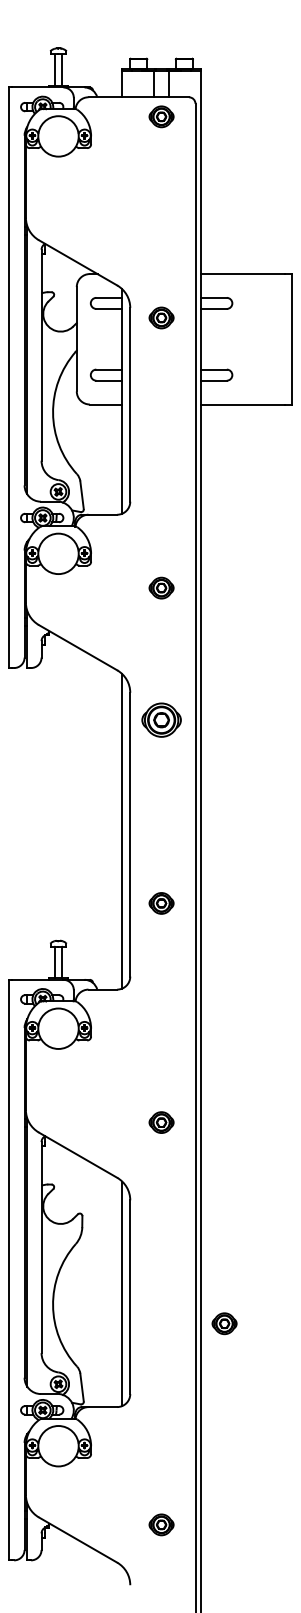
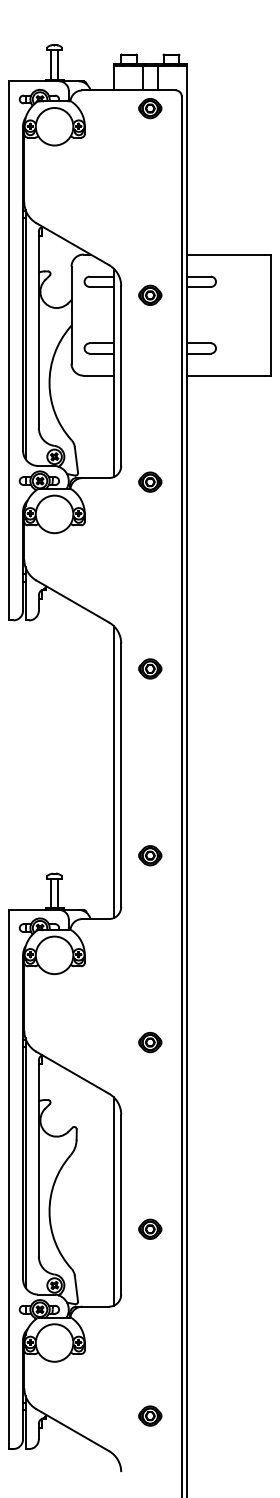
part: (161, 587) -> (150, 481), moved
part: (161, 720) -> (150, 669), size x0.62
part: (161, 903) -> (150, 855), moved
part: (224, 1323) -> (150, 1229), moved

